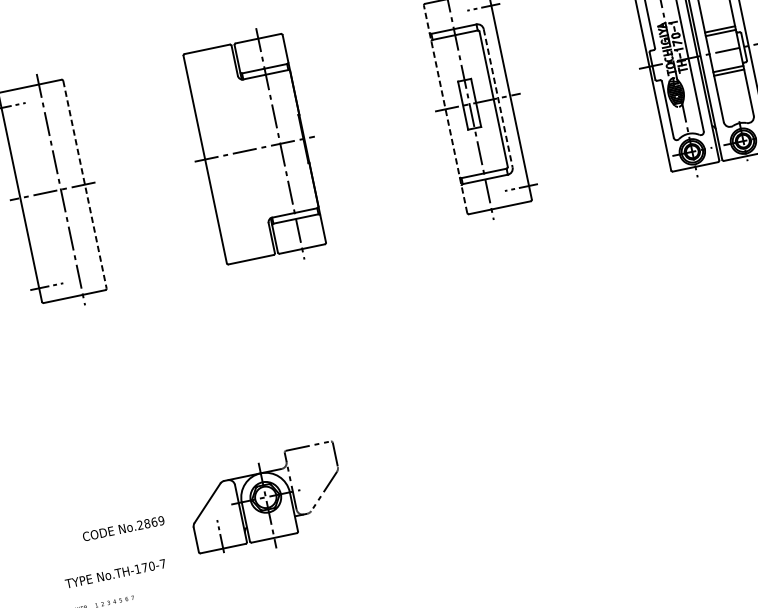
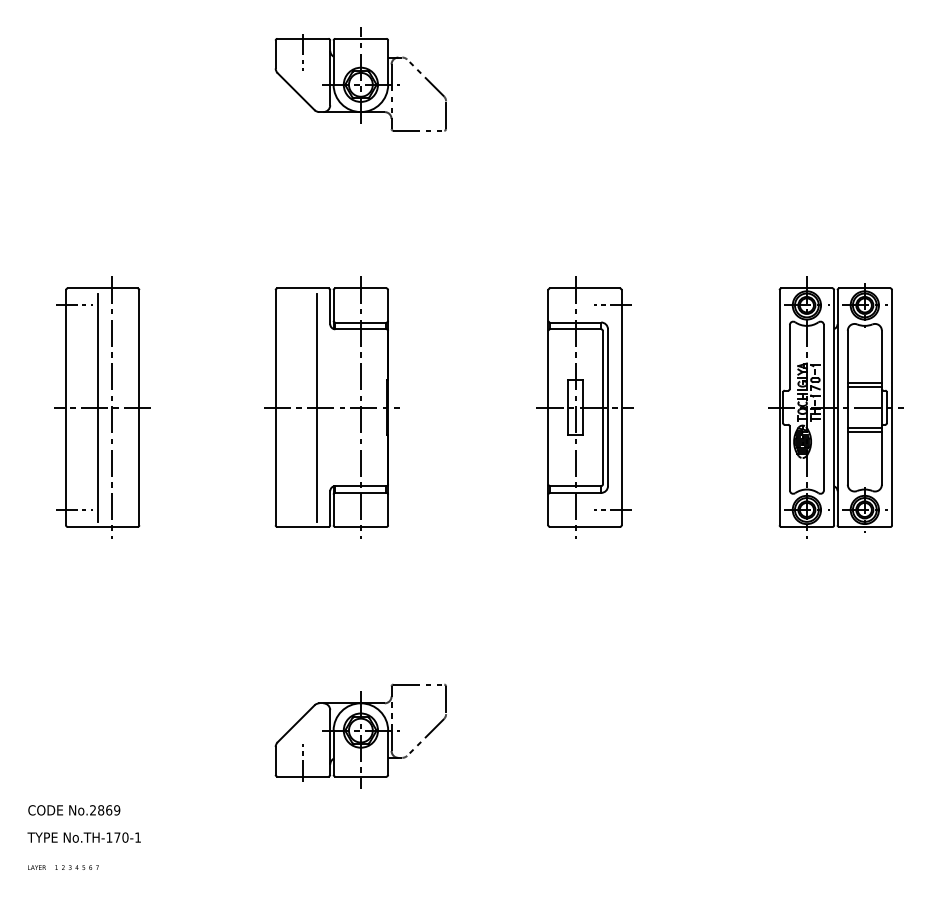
line: (498, 98) -> (608, 408), dashed -> solid
line: (445, 109) -> (548, 407), dashed -> solid
line: (241, 151) -> (316, 407), added
line: (85, 184) -> (139, 407), dashed -> solid
line: (48, 192) -> (98, 407), added
part: (266, 501) -> (360, 735), moved
text: (123, 528) -> (74, 810), moved
text: (162, 563) -> (137, 837), No.TH-170-7 -> No.TH-170-1

